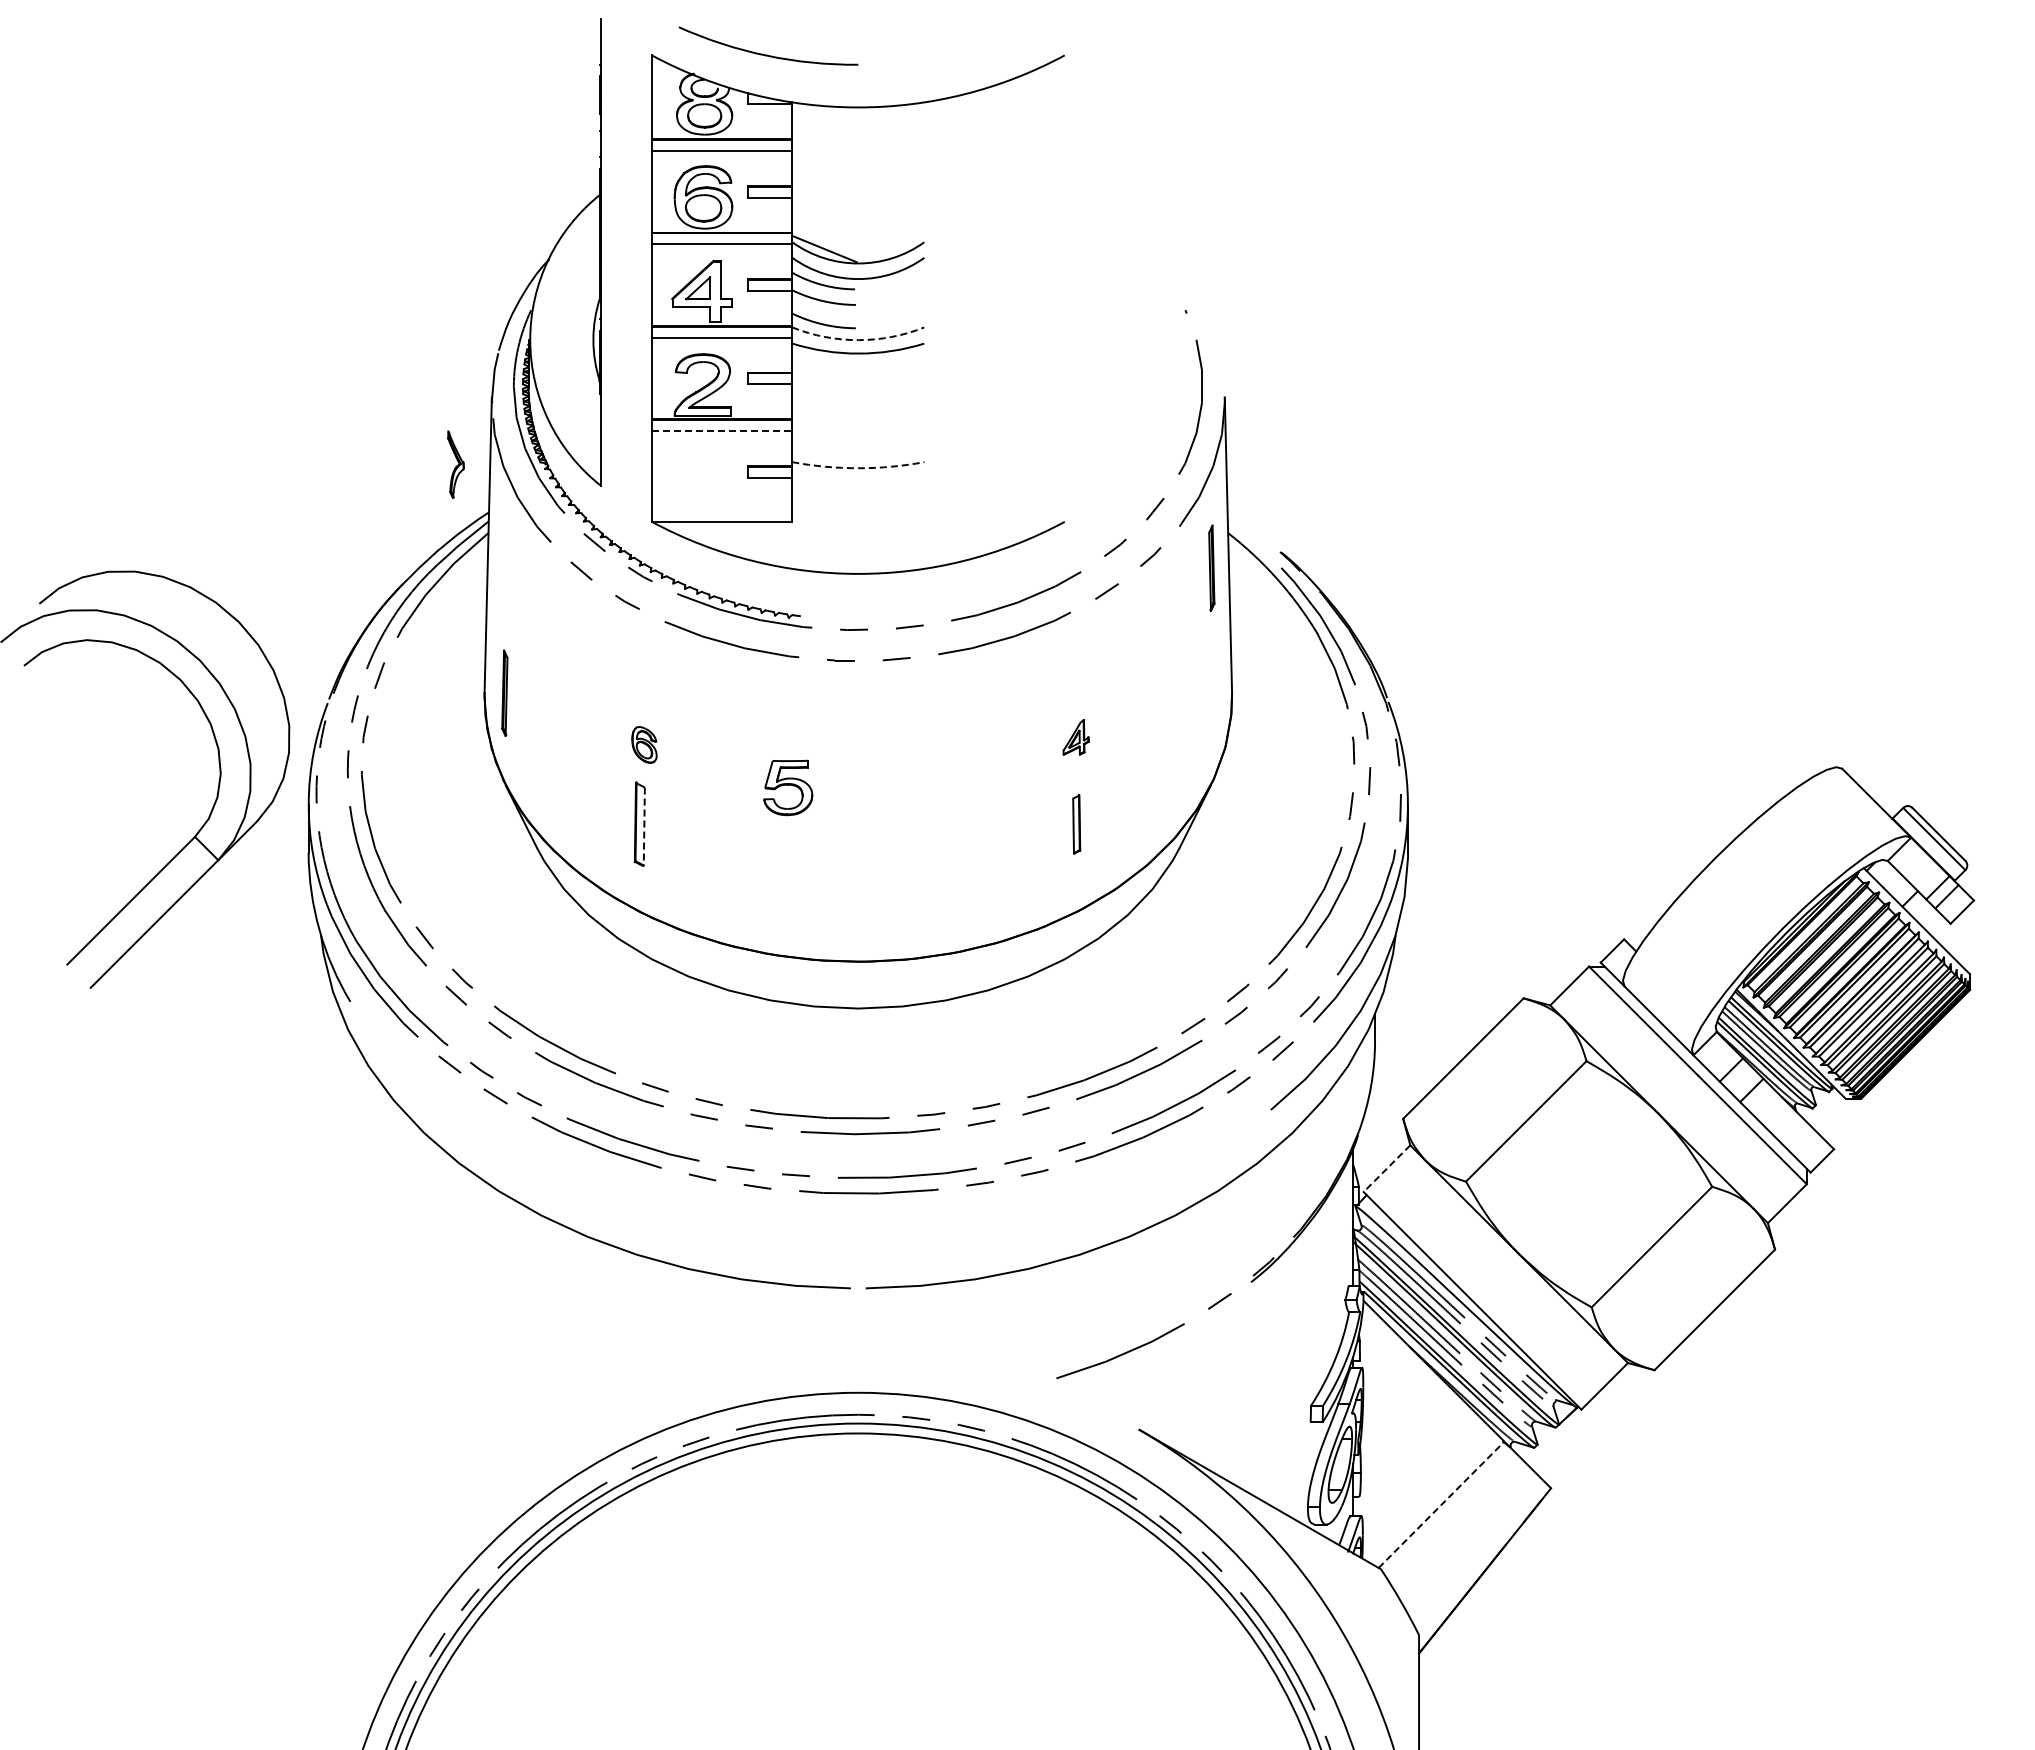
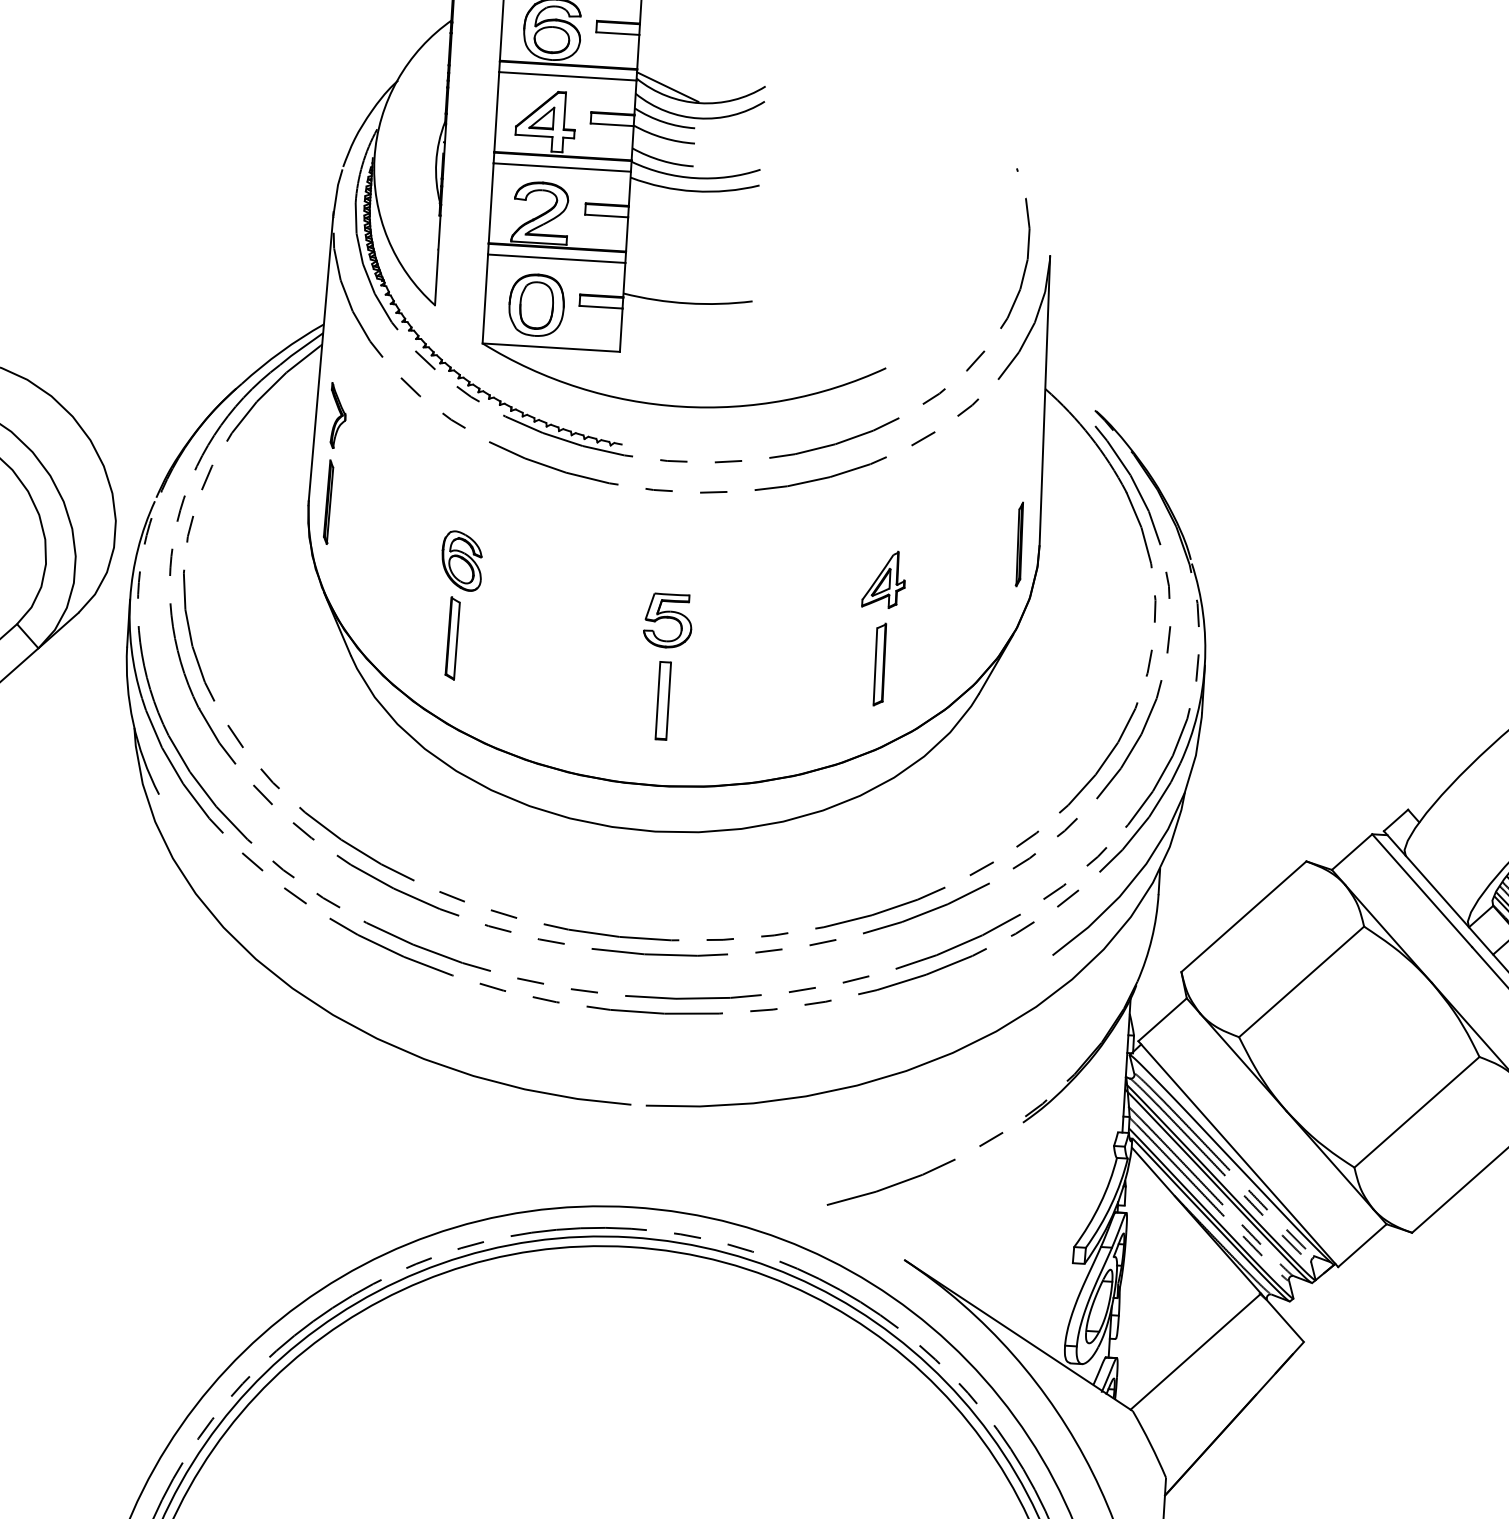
arc: (858, 340) -> (695, 178), dashed -> solid
line: (722, 430) -> (557, 258), dashed -> solid
part: (455, 464) -> (337, 415), moved
arc: (858, 468) -> (687, 303), dashed -> solid
part: (704, 479) -> (536, 305), added
part: (1211, 567) -> (1019, 543), moved
part: (1076, 737) -> (884, 579), size x1.67
part: (644, 744) -> (462, 560), size x1.67
part: (788, 787) -> (668, 620), moved
part: (1076, 824) -> (879, 664), size x1.43
line: (644, 827) -> (457, 641), dashed -> solid
part: (858, 874) -> (663, 700), added
line: (1386, 1168) -> (1162, 1019), dashed -> solid
line: (1441, 1504) -> (1195, 1351), dashed -> solid

